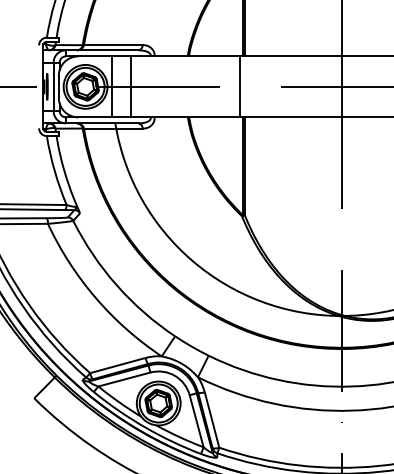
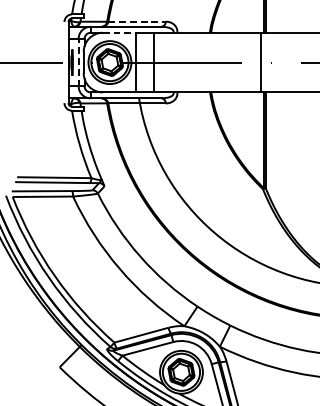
line: (113, 45) -> (137, 22), solid -> dashed
line: (95, 56) -> (119, 32), solid -> dashed
line: (53, 86) -> (78, 62), solid -> dashed

